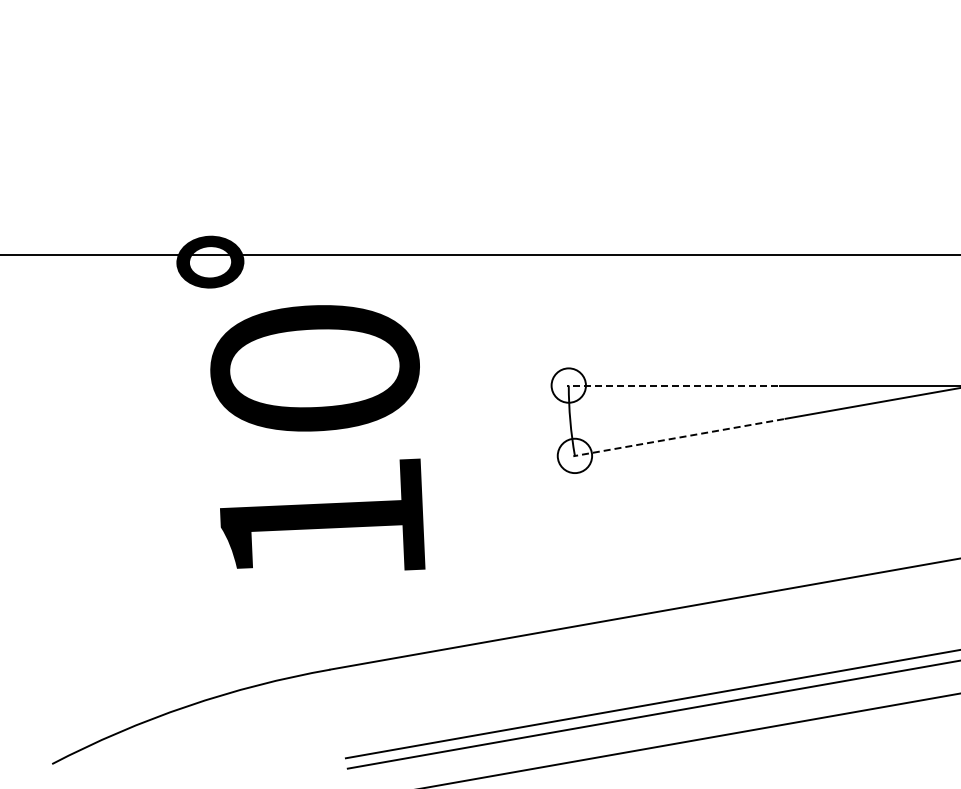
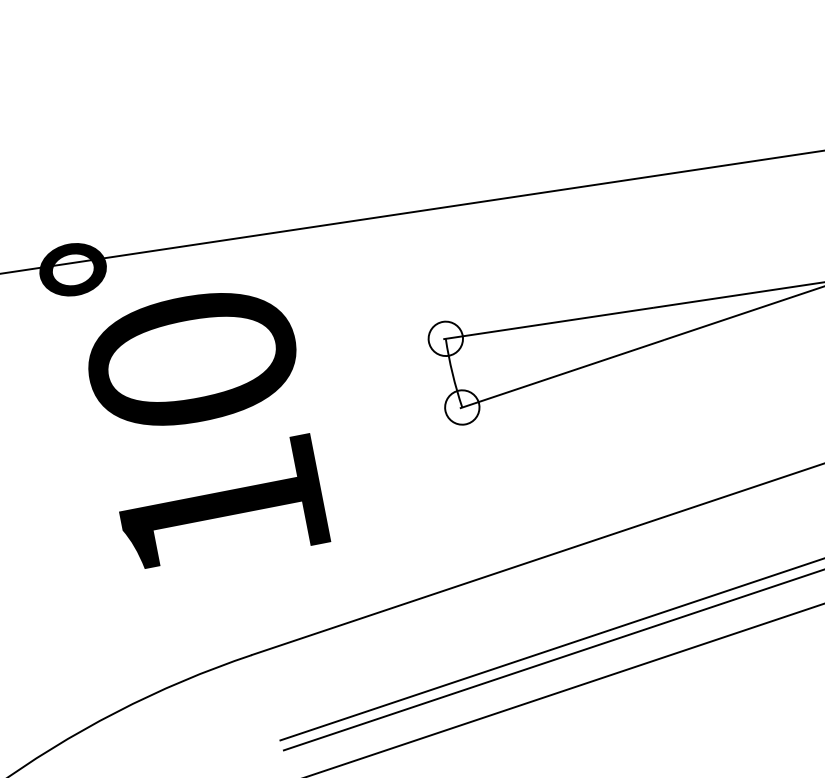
line: (672, 385) -> (548, 323), dashed -> solid
line: (678, 437) -> (562, 373), dashed -> solid

